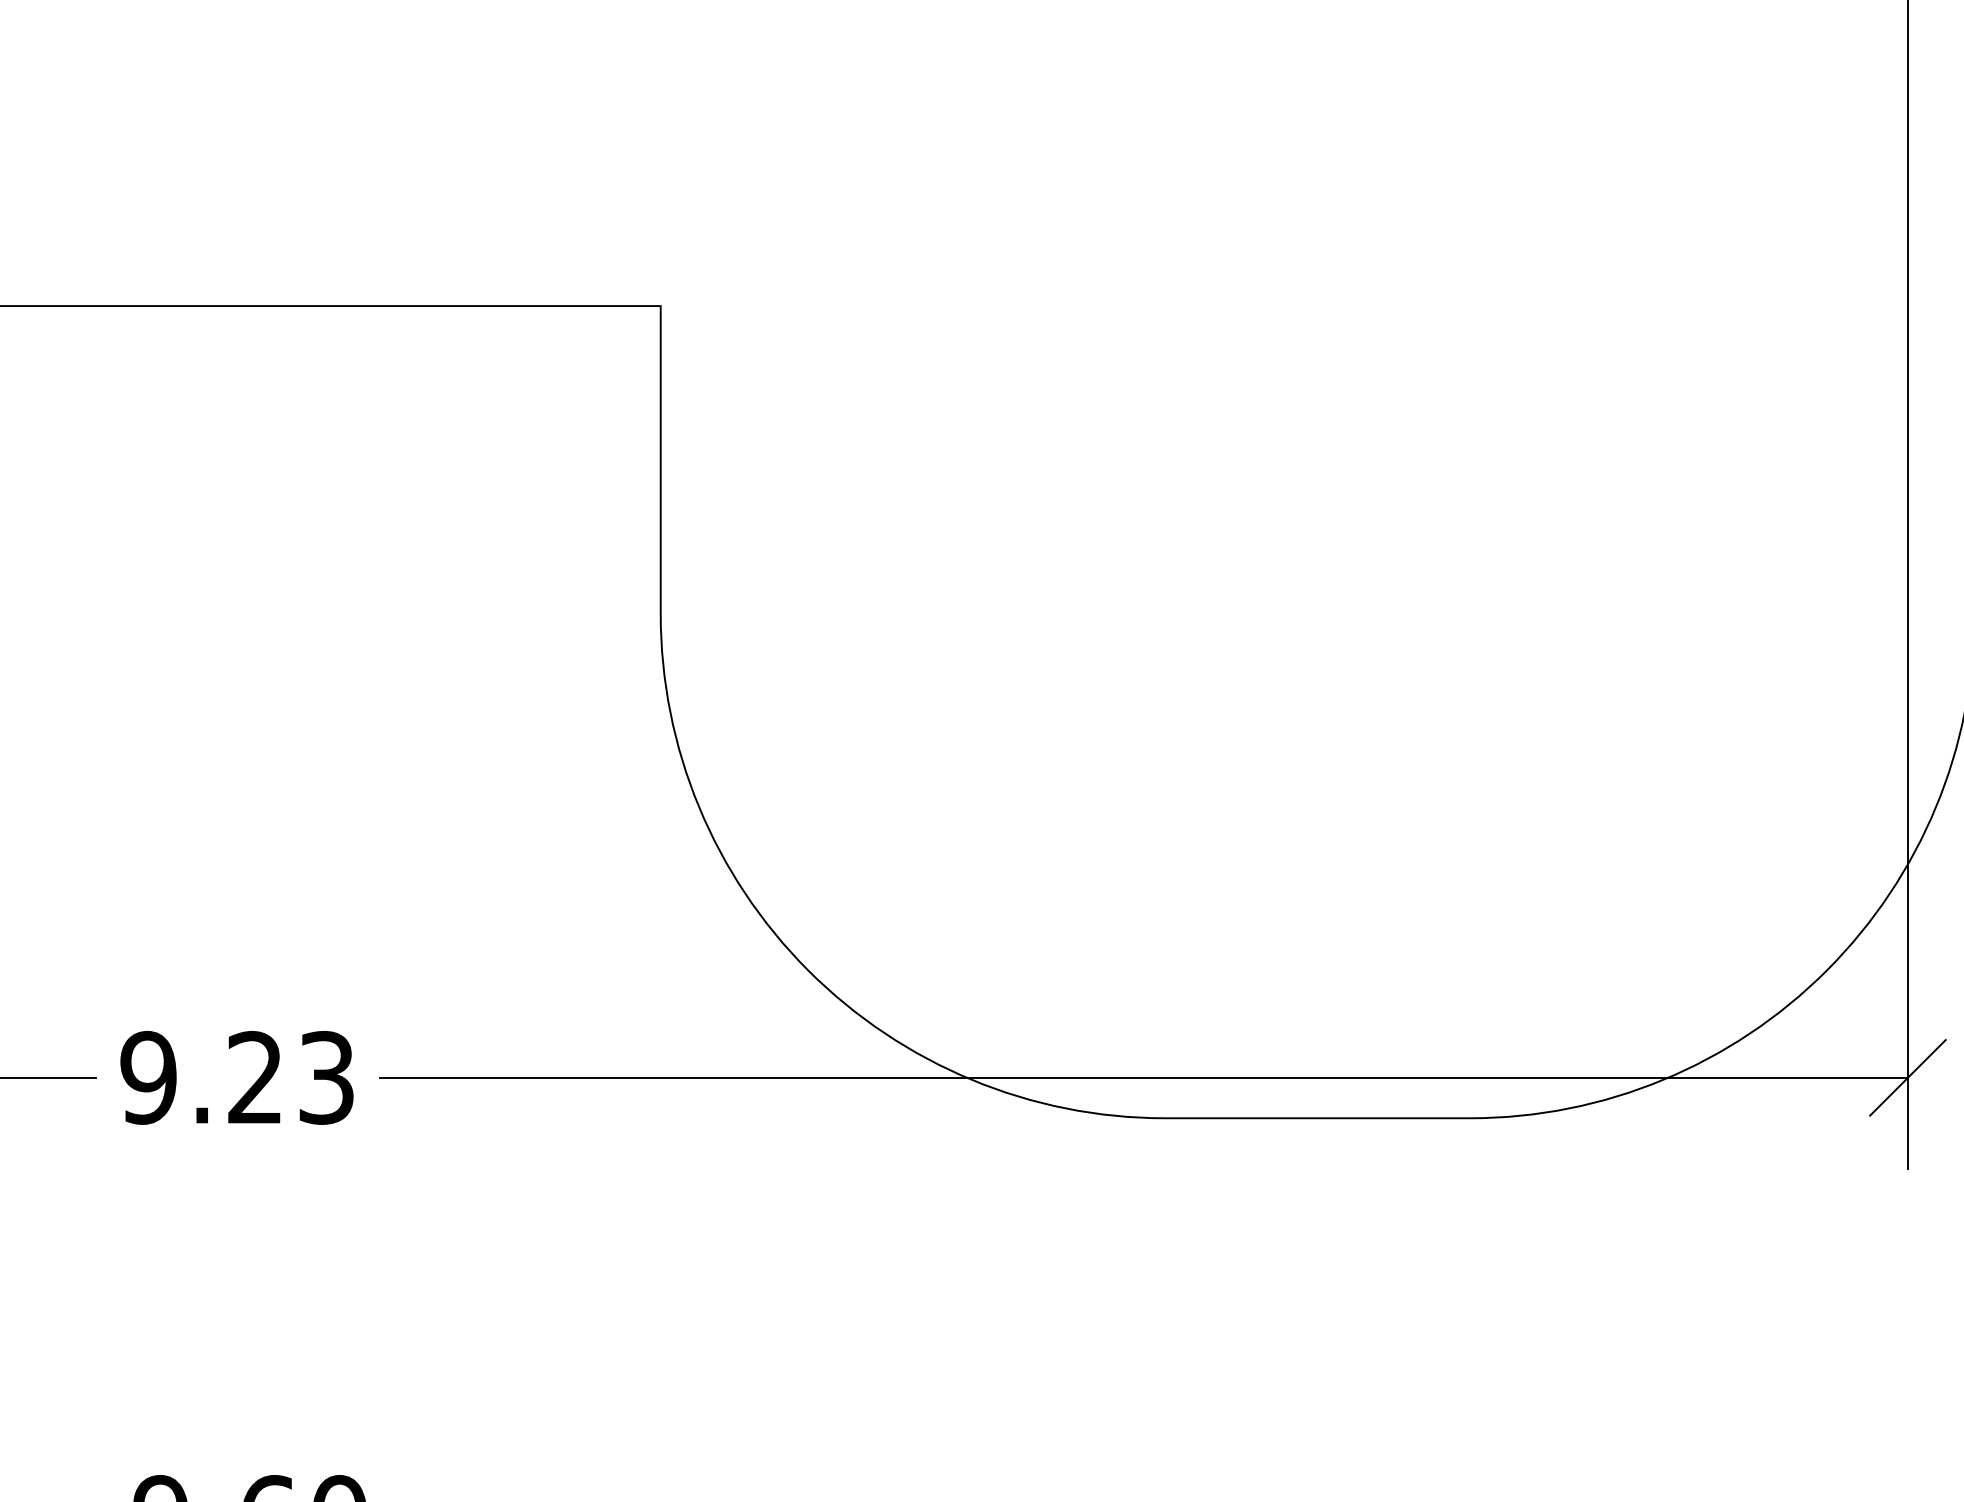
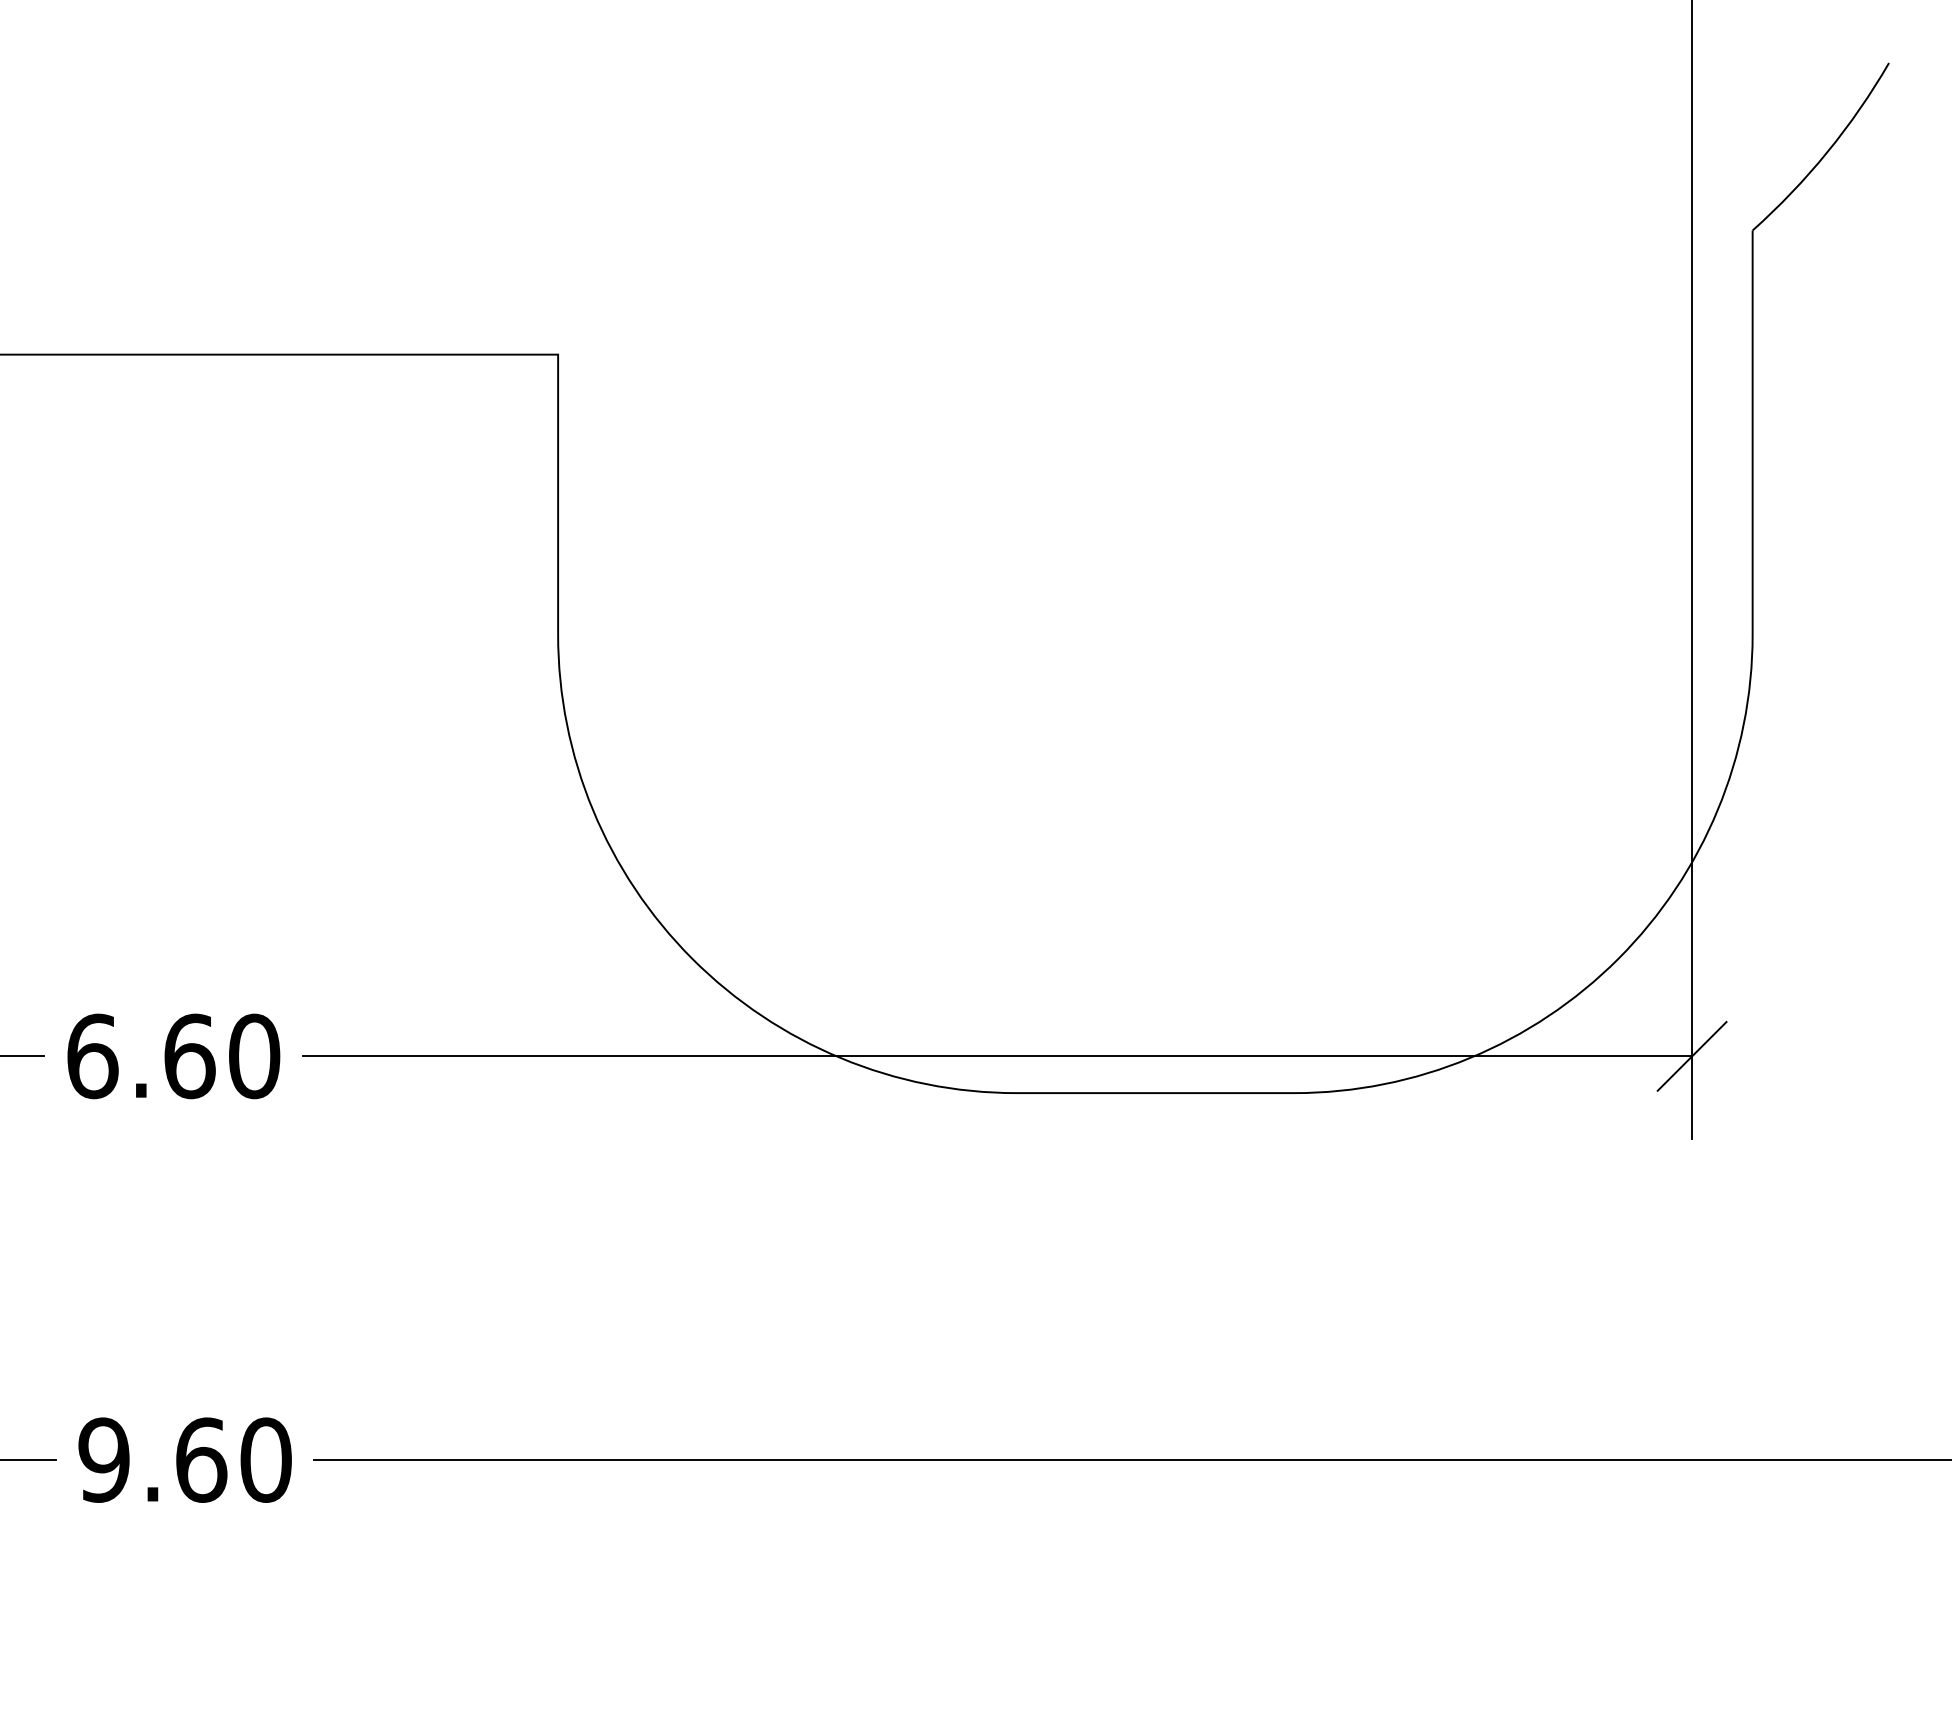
text: (237, 1077) -> (173, 1056), 9.23 -> 6.60

